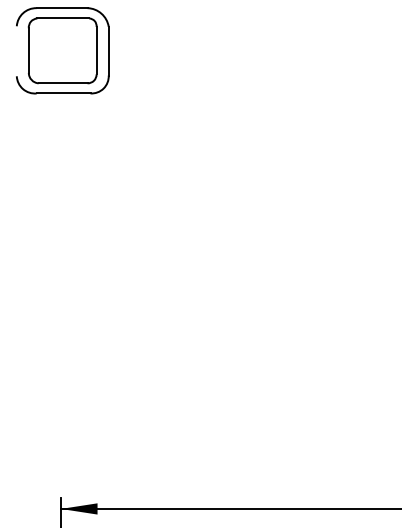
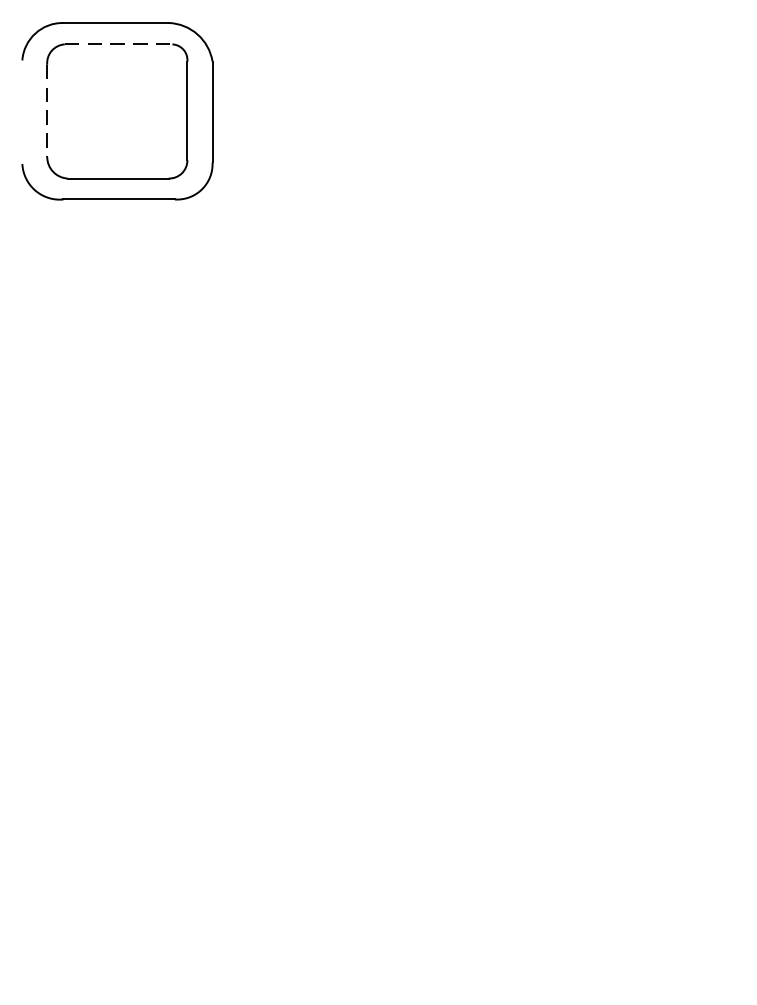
line: (63, 18) -> (118, 44), solid -> dashed
line: (28, 51) -> (46, 112), solid -> dashed

